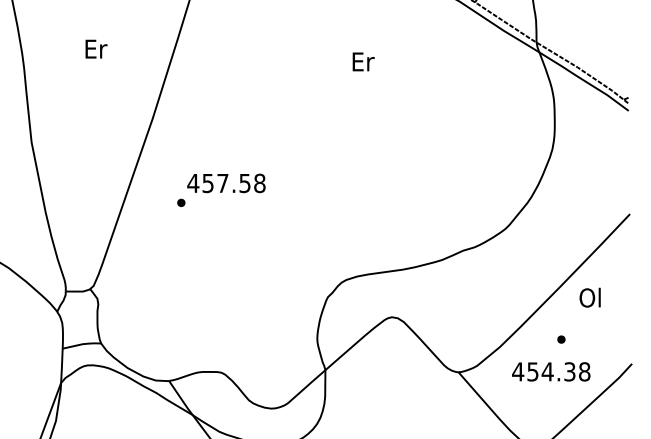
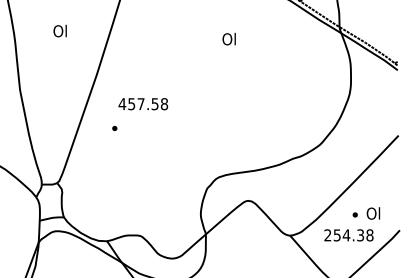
text: (95, 47) -> (60, 30), Er -> Ol
text: (362, 60) -> (229, 38), Er -> Ol
text: (226, 183) -> (143, 104), moved
text: (590, 297) -> (373, 213), moved
text: (517, 372) -> (327, 235), 454.38 -> 254.38

